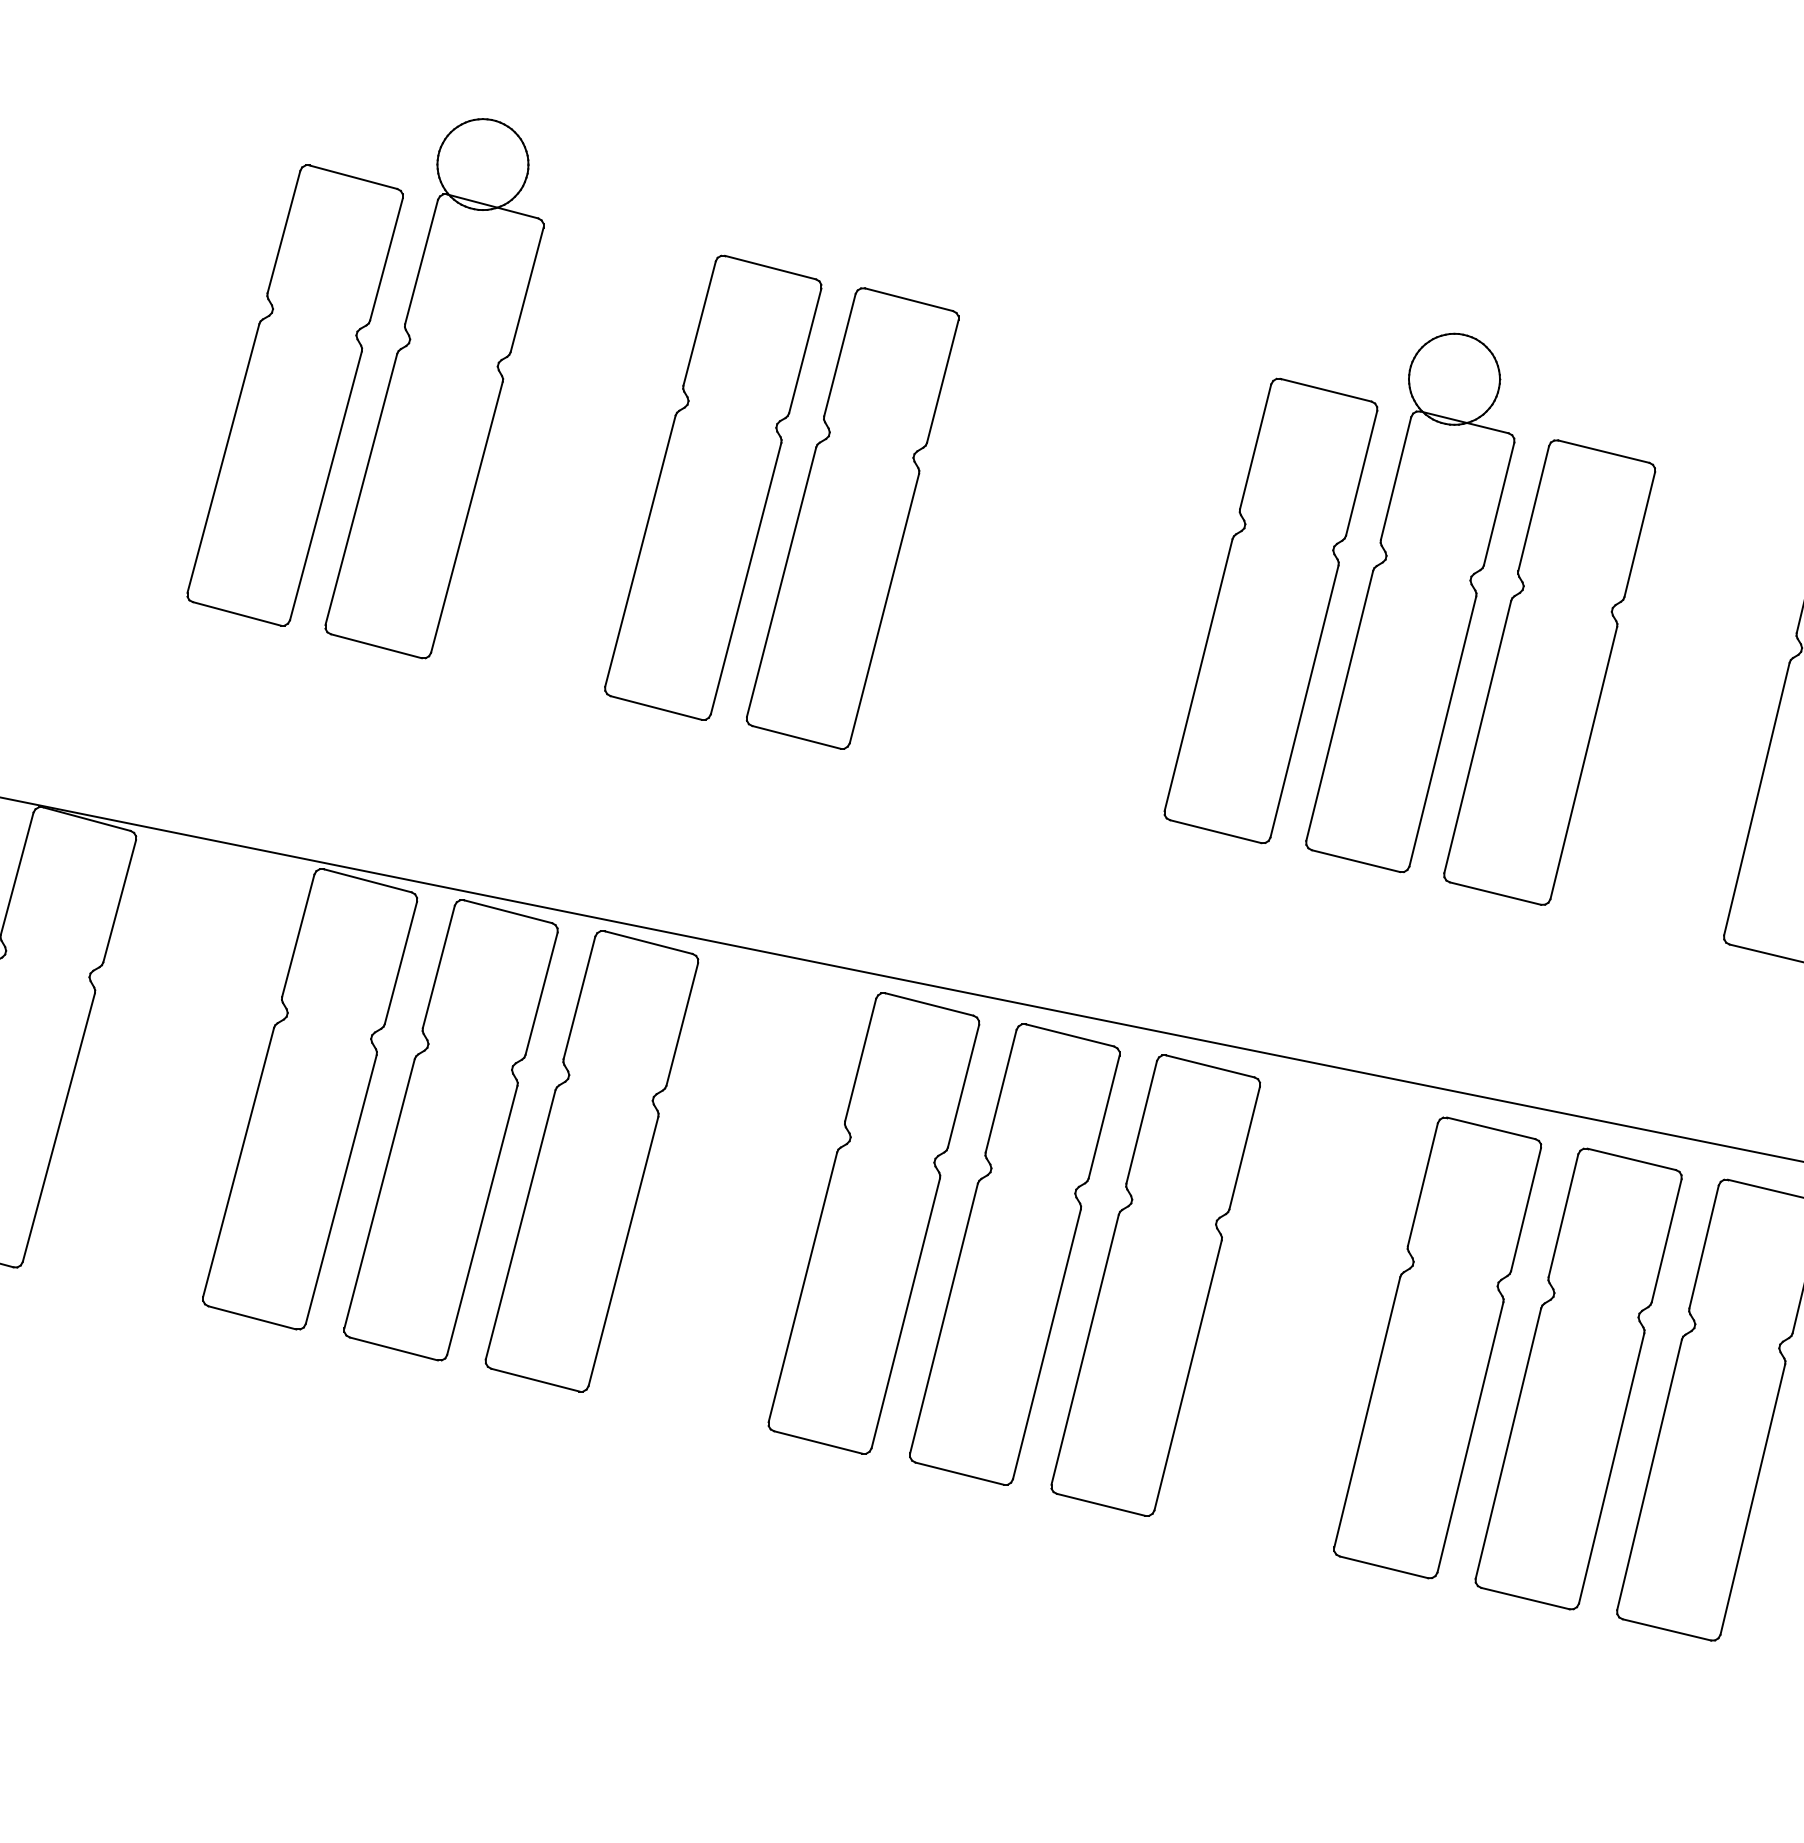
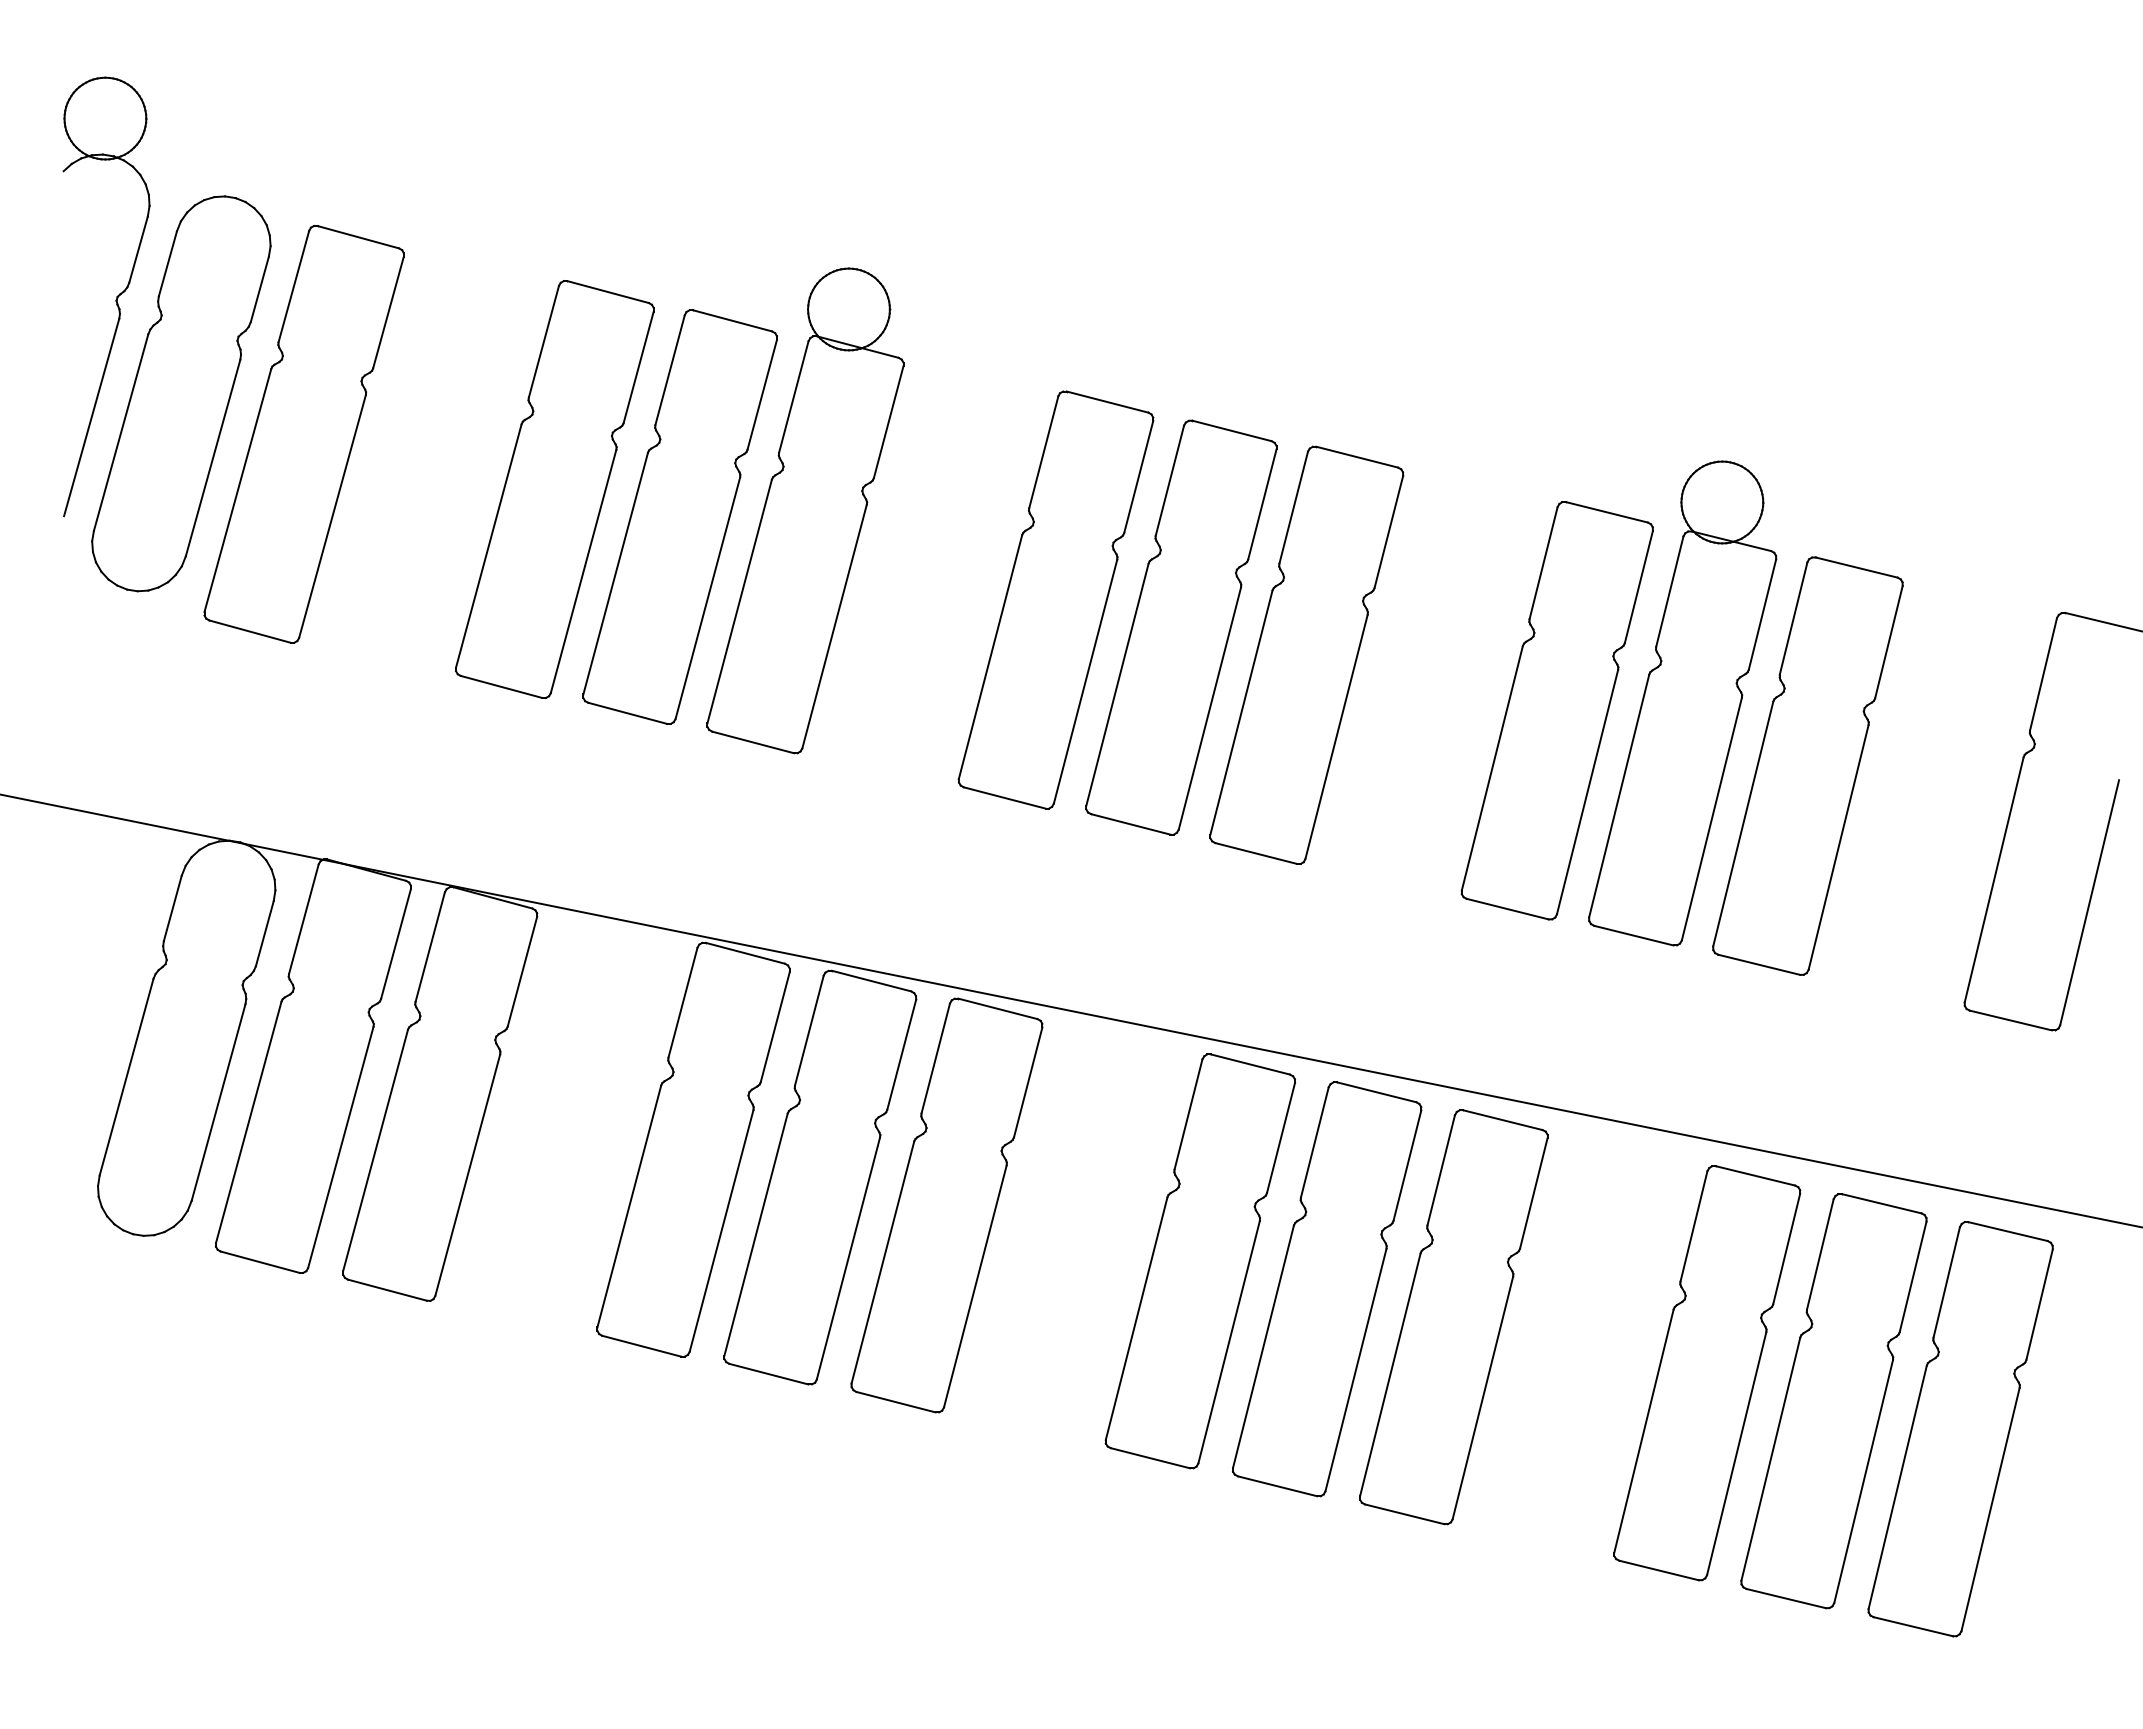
part: (155, 364) -> (554, 489), added
part: (991, 548) -> (1306, 654), added

